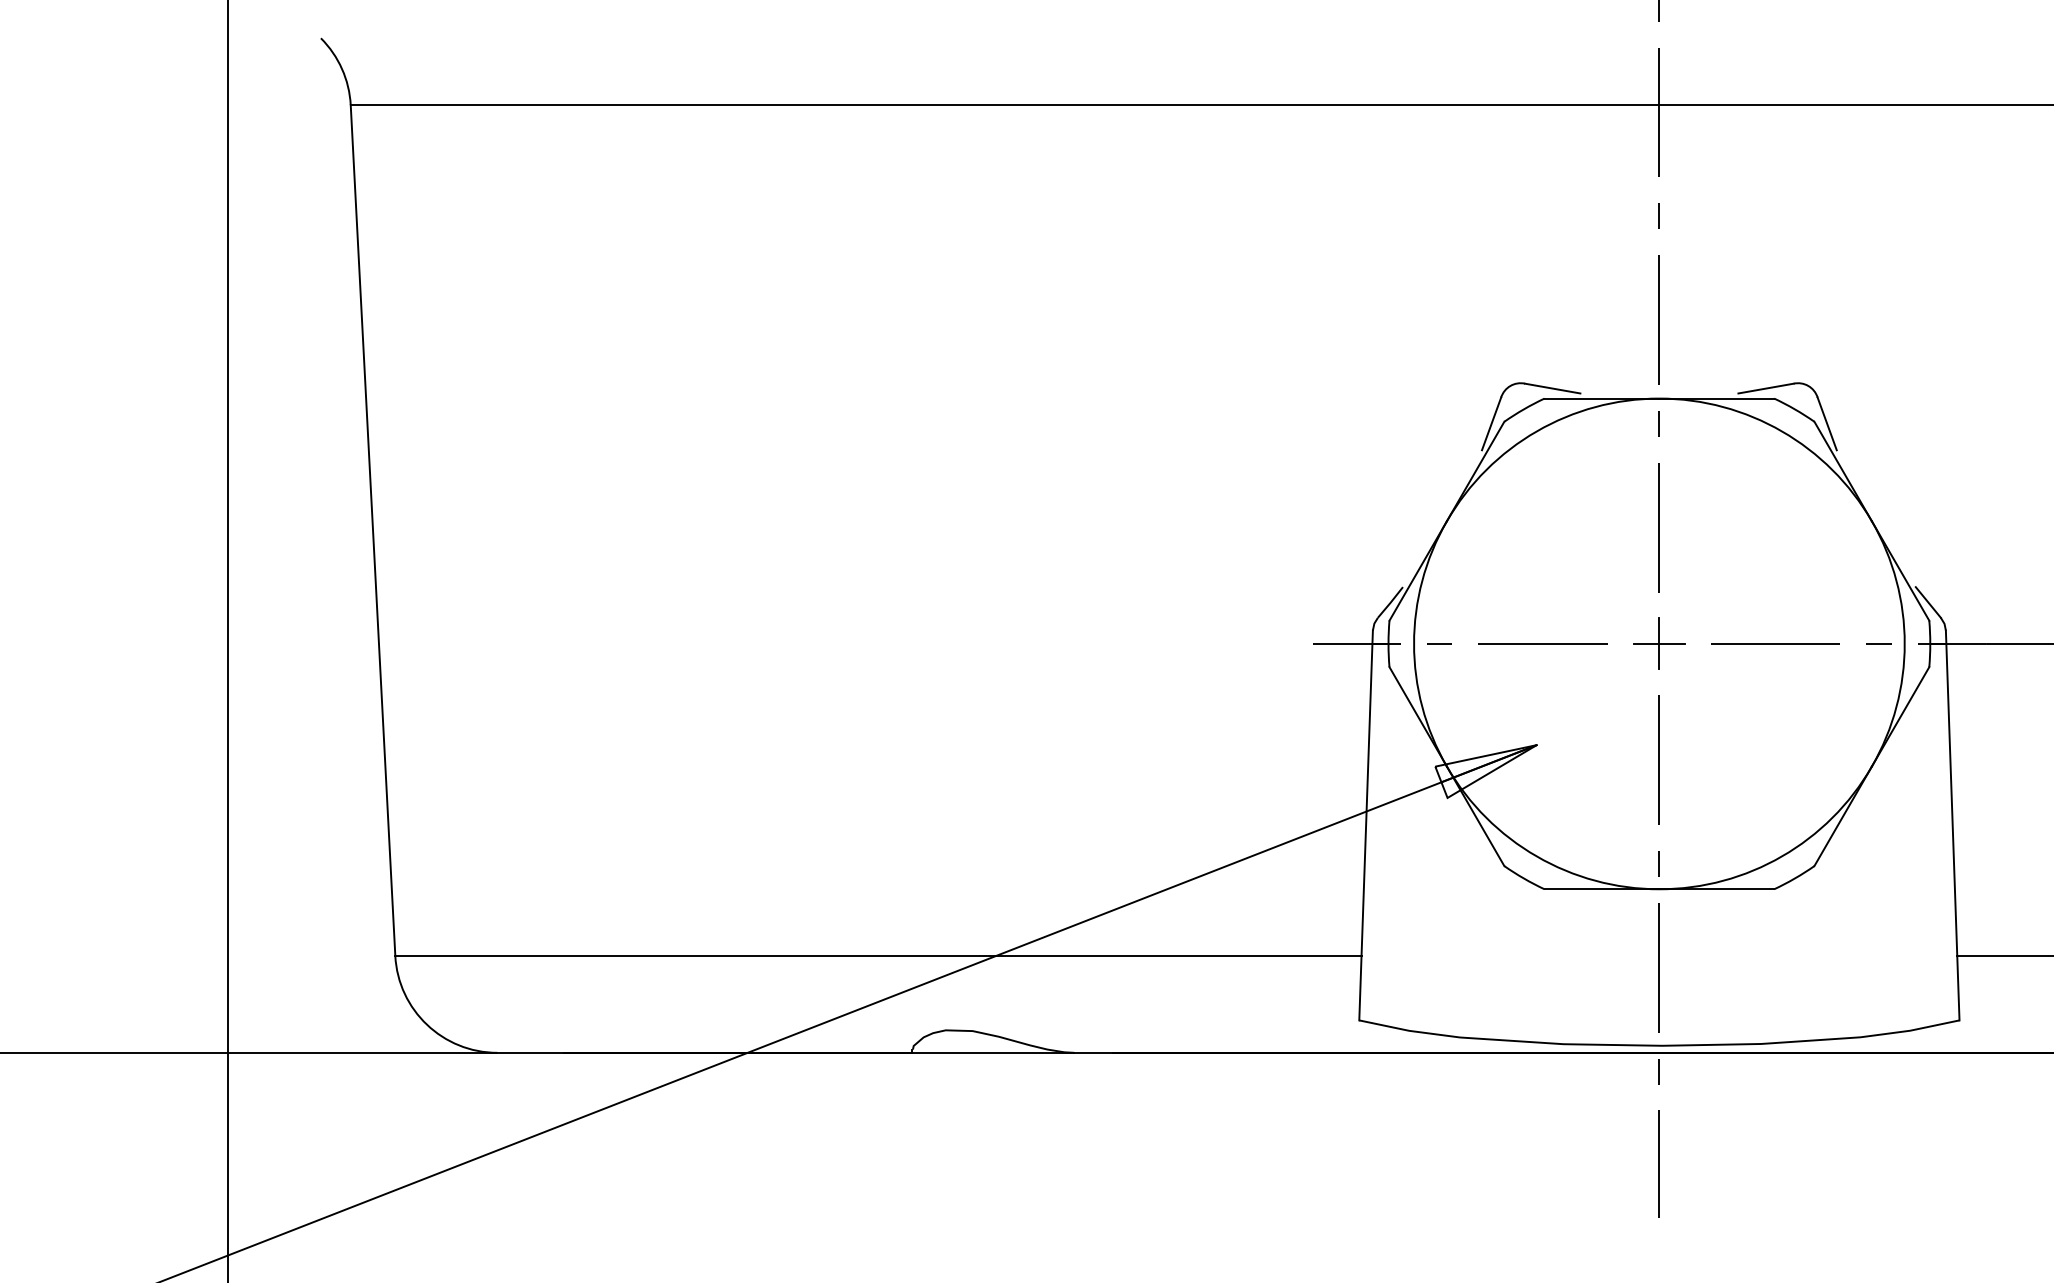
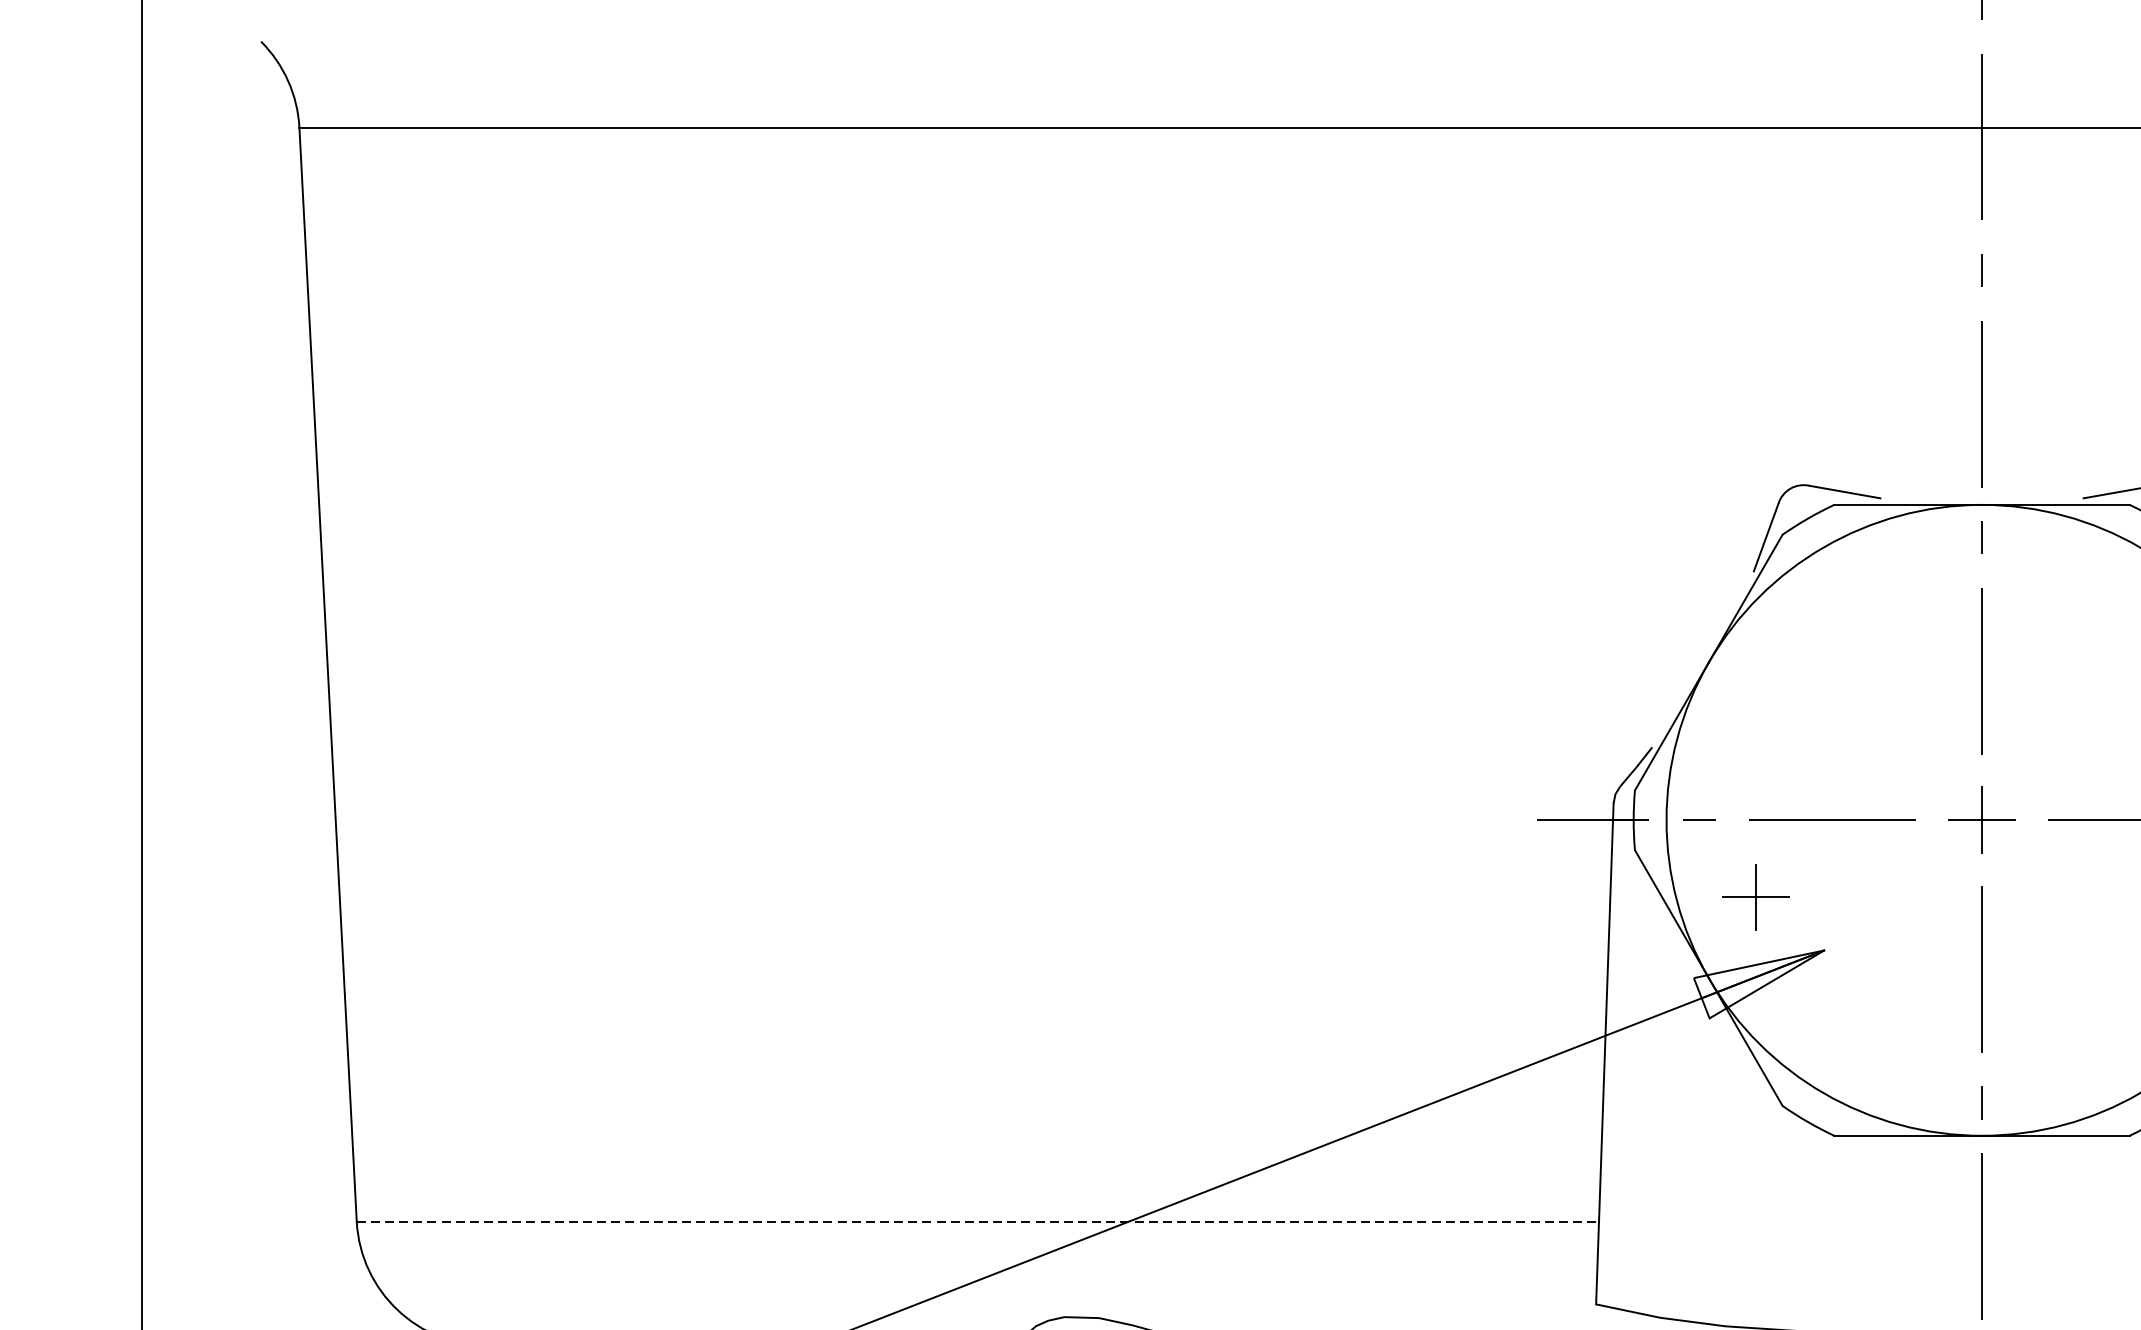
part: (1483, 703) -> (1755, 896), added
line: (878, 955) -> (977, 1220), solid -> dashed

